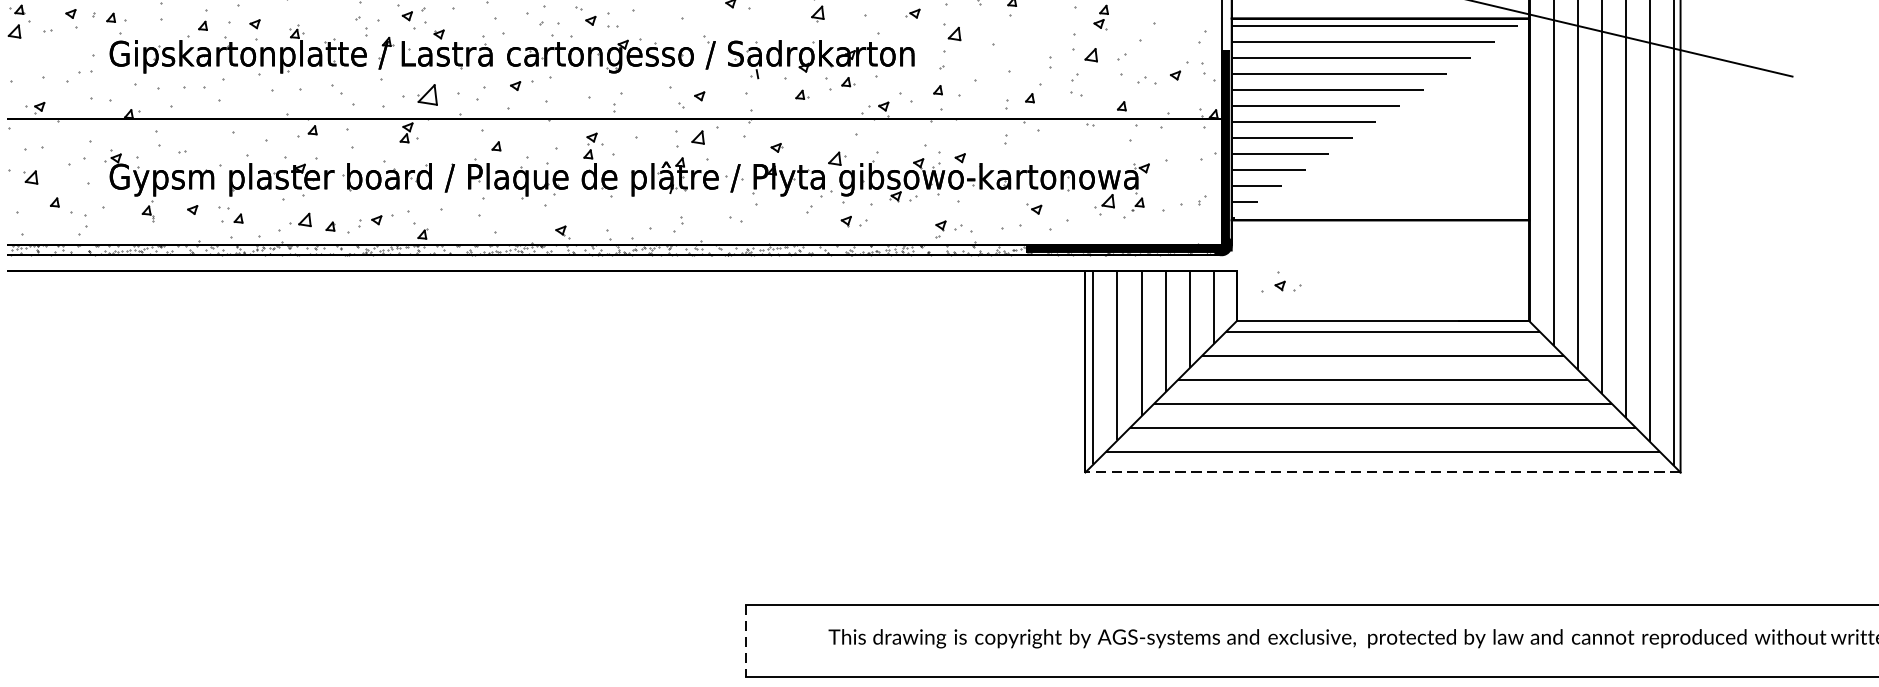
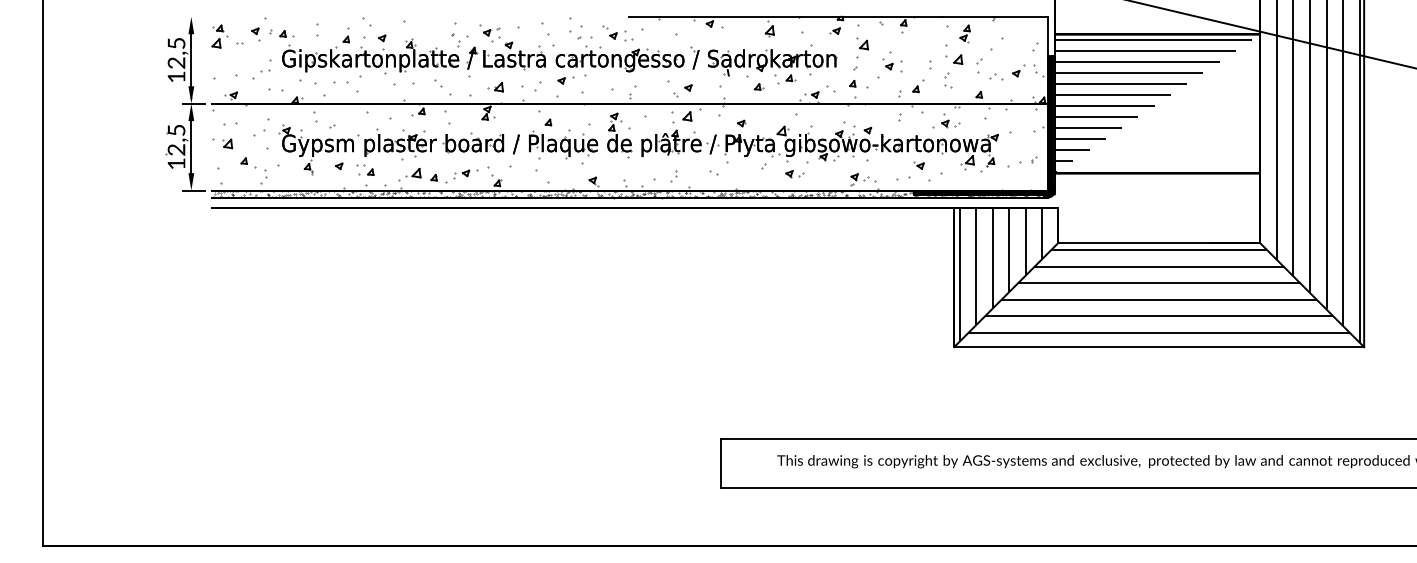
part: (995, 62) -> (892, 64), added
part: (419, 95) -> (495, 87), size x0.62
part: (1281, 281) -> (946, 120), moved
line: (1383, 473) -> (1159, 347), dashed -> solid
line: (746, 641) -> (720, 463), dashed -> solid

